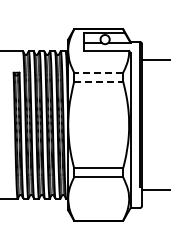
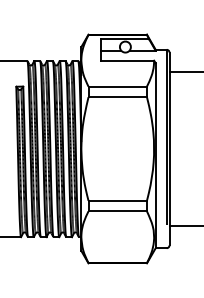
line: (98, 72) -> (117, 86), dashed -> solid
line: (99, 81) -> (118, 97), dashed -> solid

